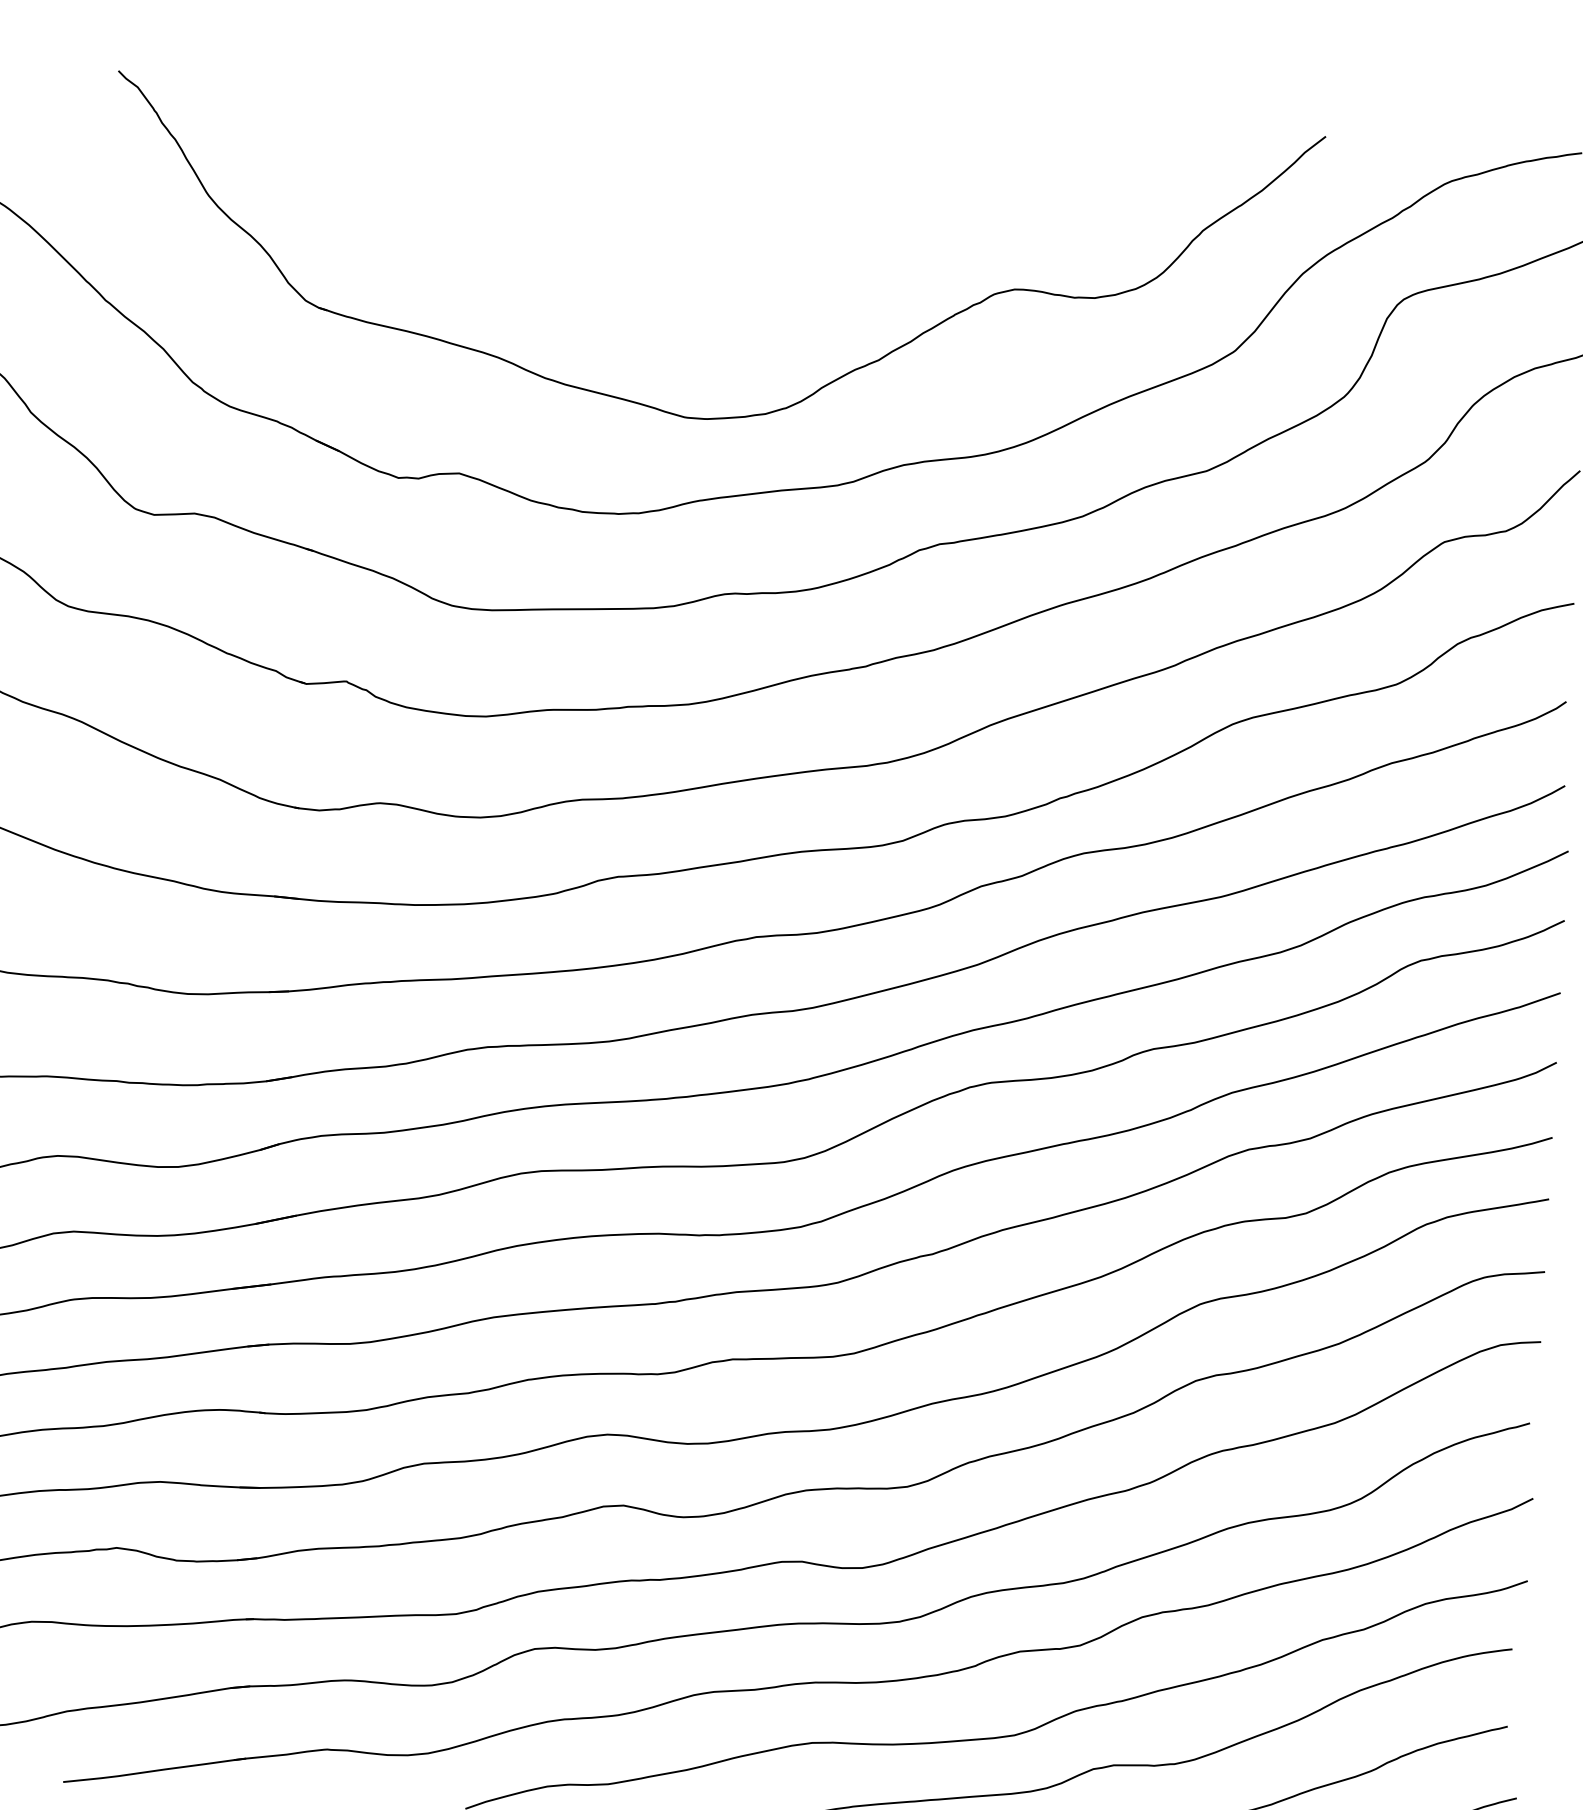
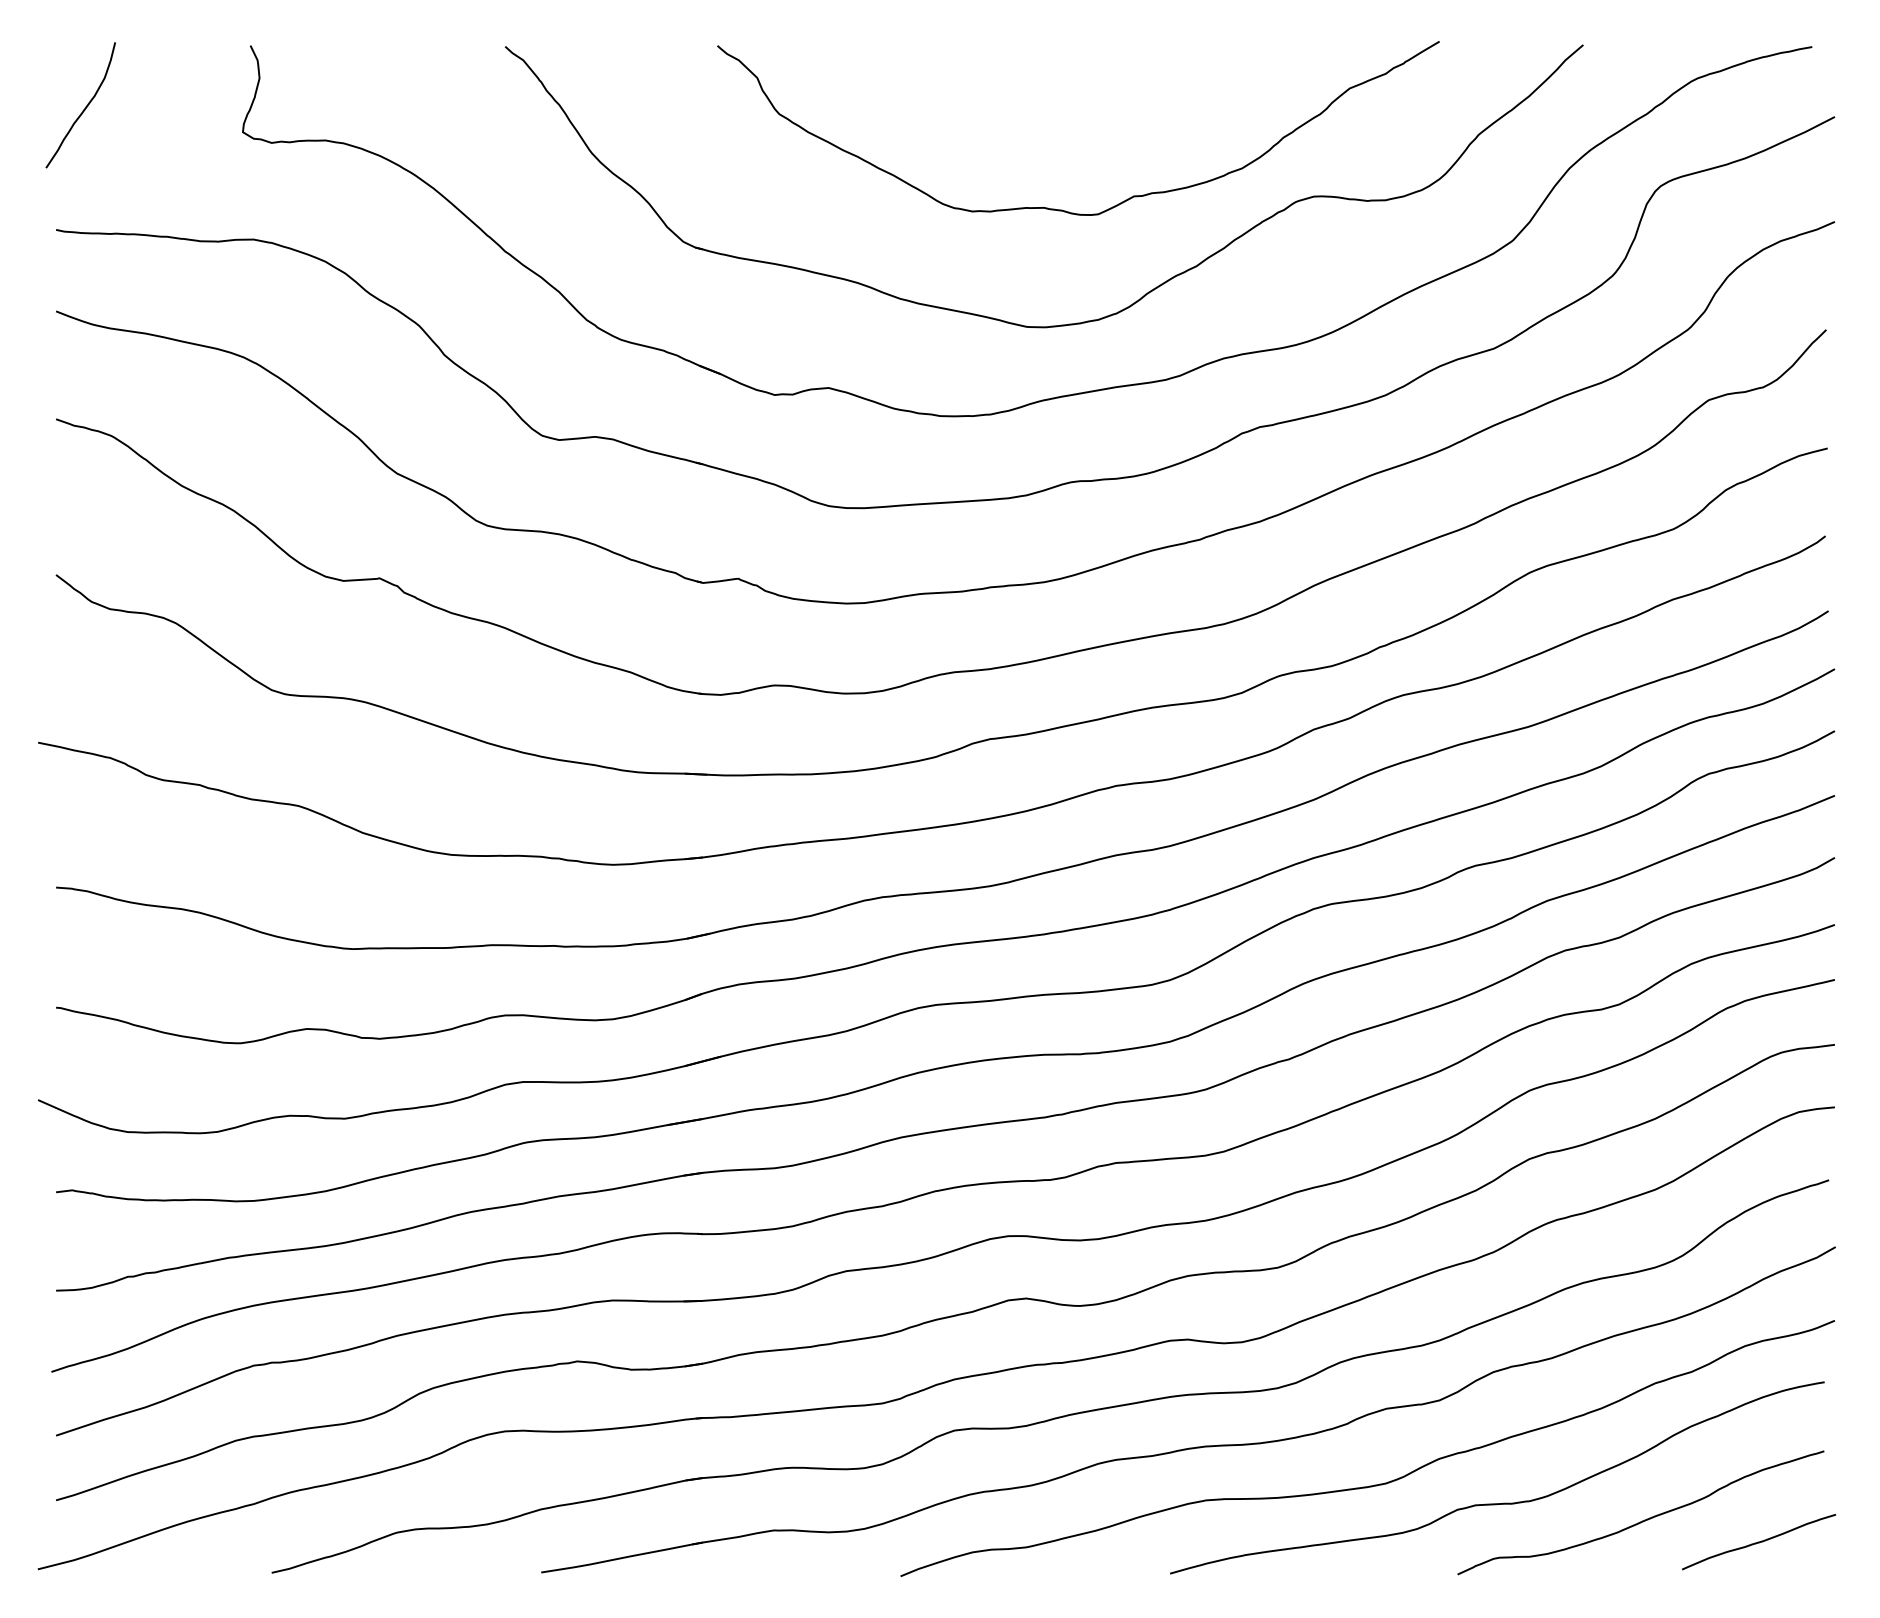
curve: (732, 288) -> (1062, 209), added

